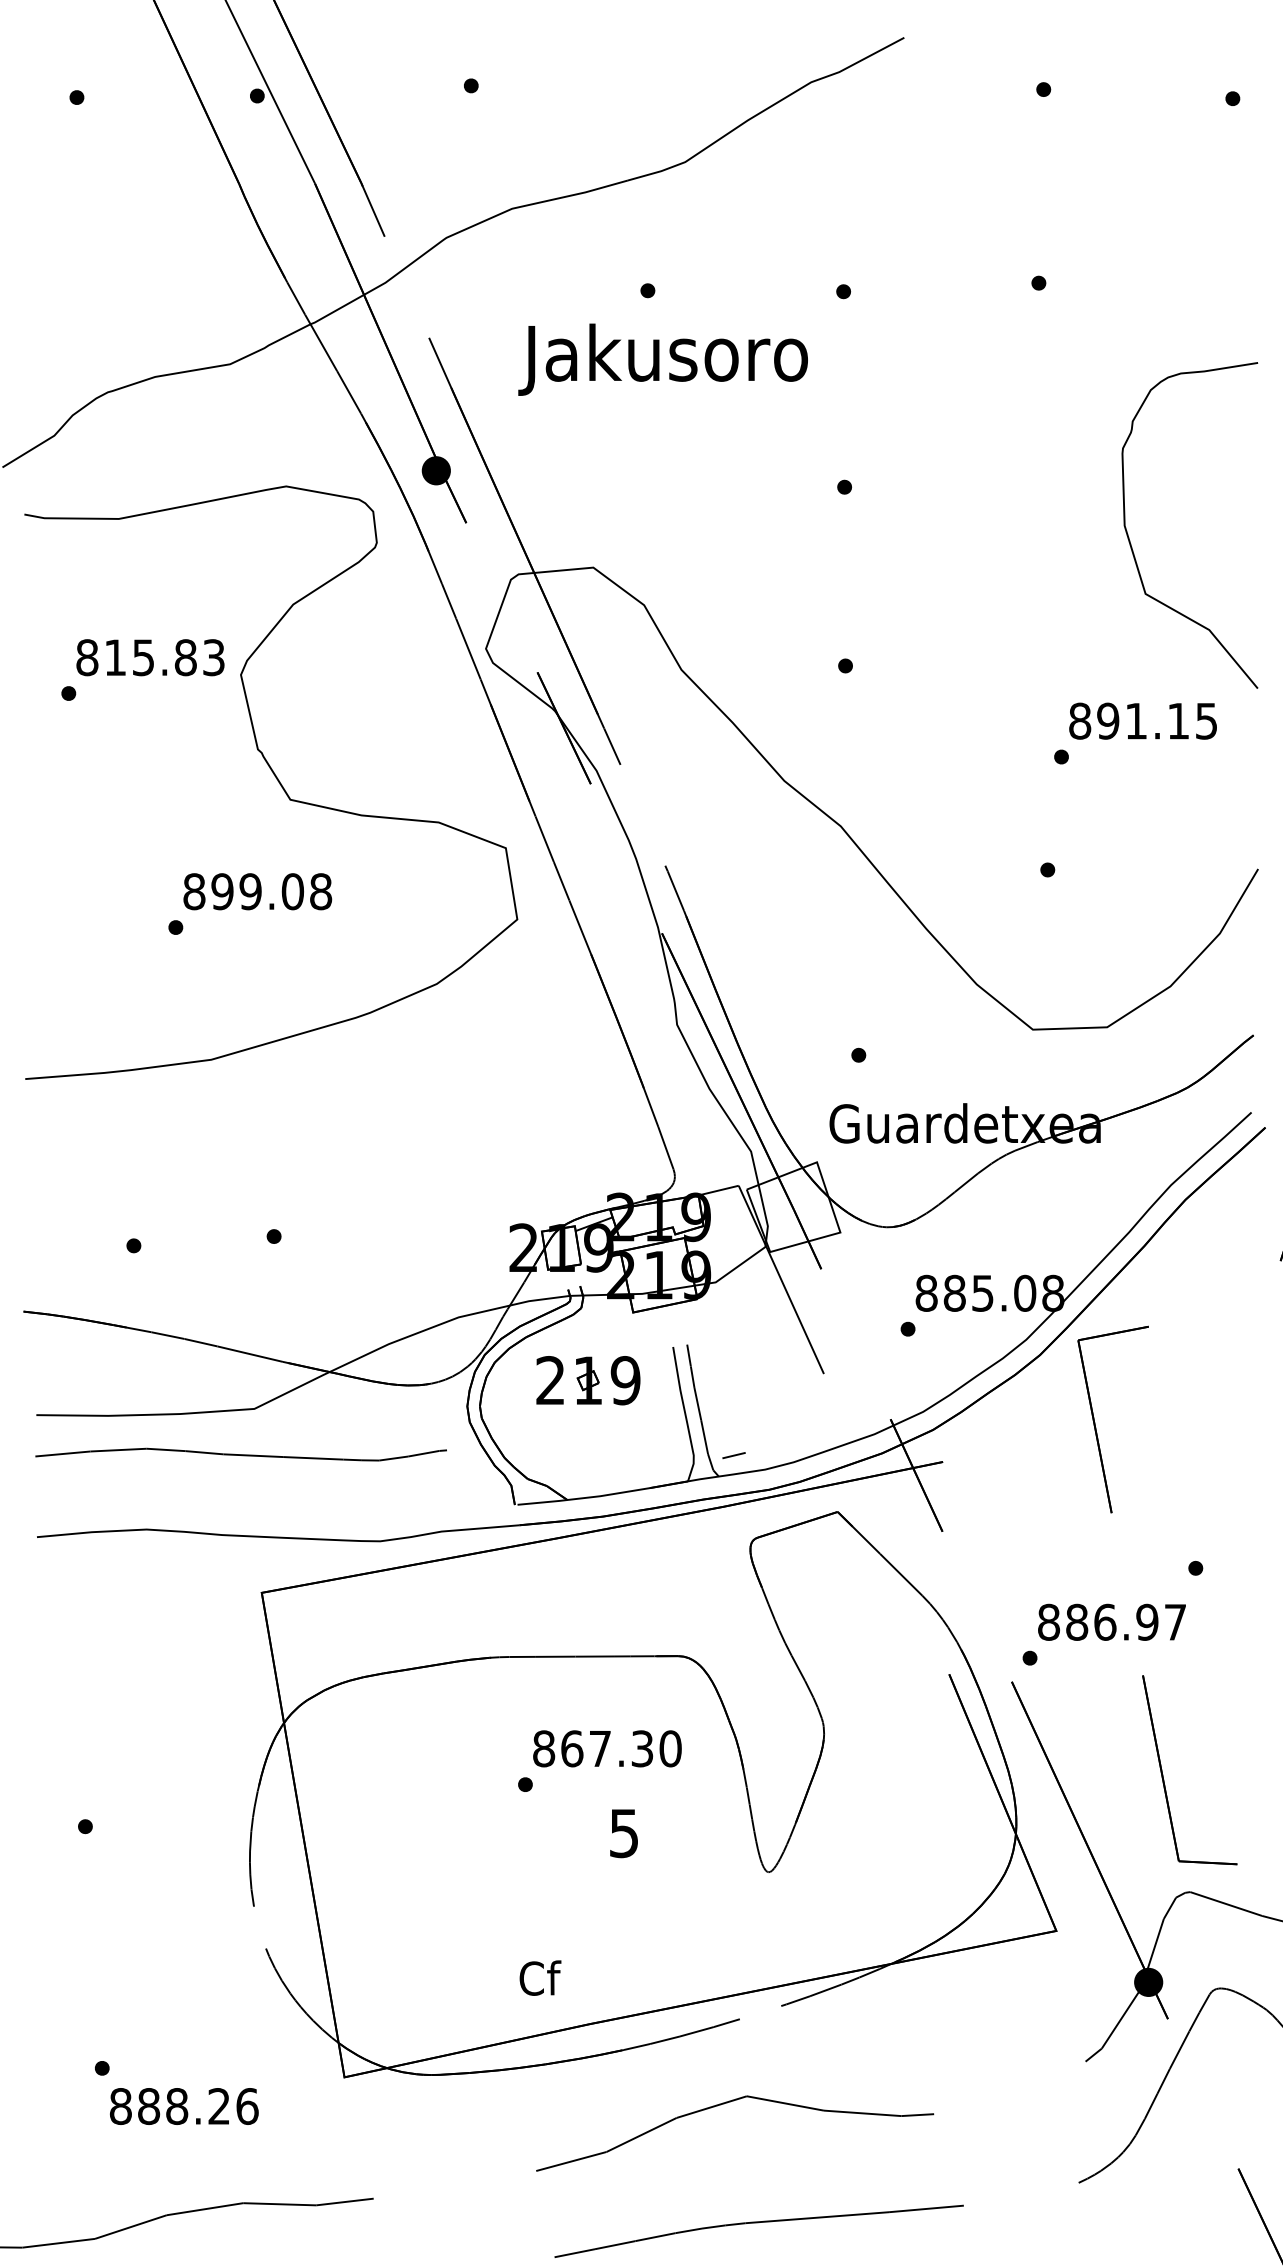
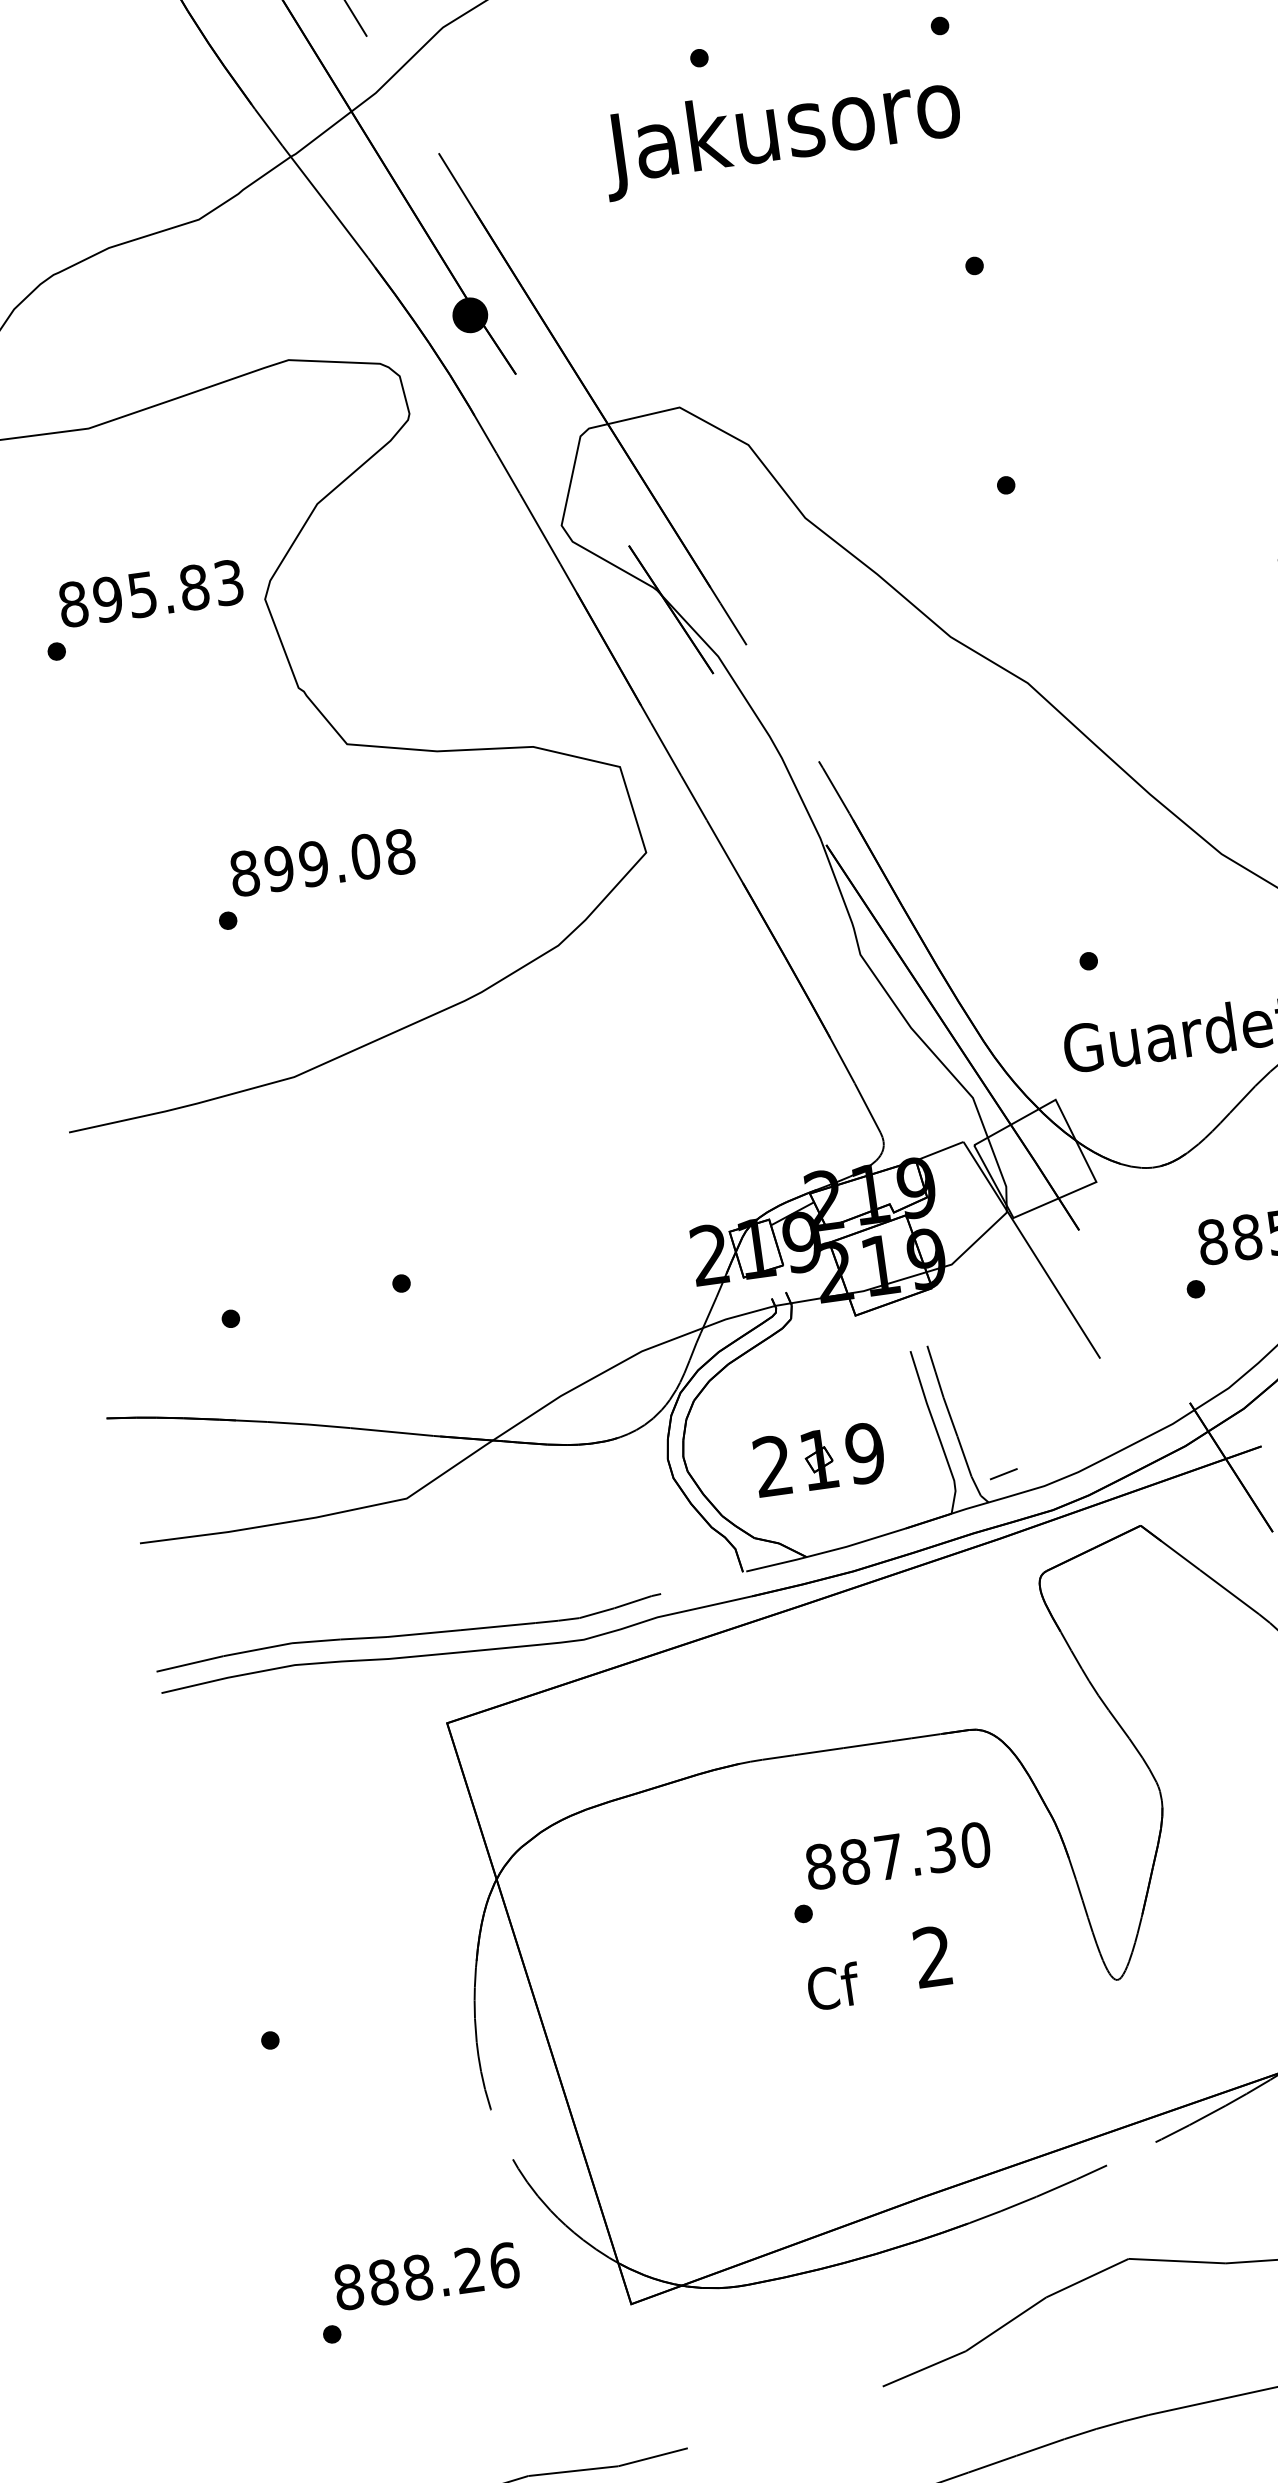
text: (662, 359) -> (780, 132), moved
text: (115, 657) -> (108, 599), 815.83 -> 895.83
part: (588, 1380) -> (819, 1459), moved
curve: (240, 1454) -> (408, 1634), moved
text: (572, 1748) -> (855, 1861), 867.30 -> 887.30
text: (623, 1833) -> (932, 1957), 5 -> 2
text: (540, 1977) -> (833, 1985), moved
text: (184, 2106) -> (427, 2276), moved

